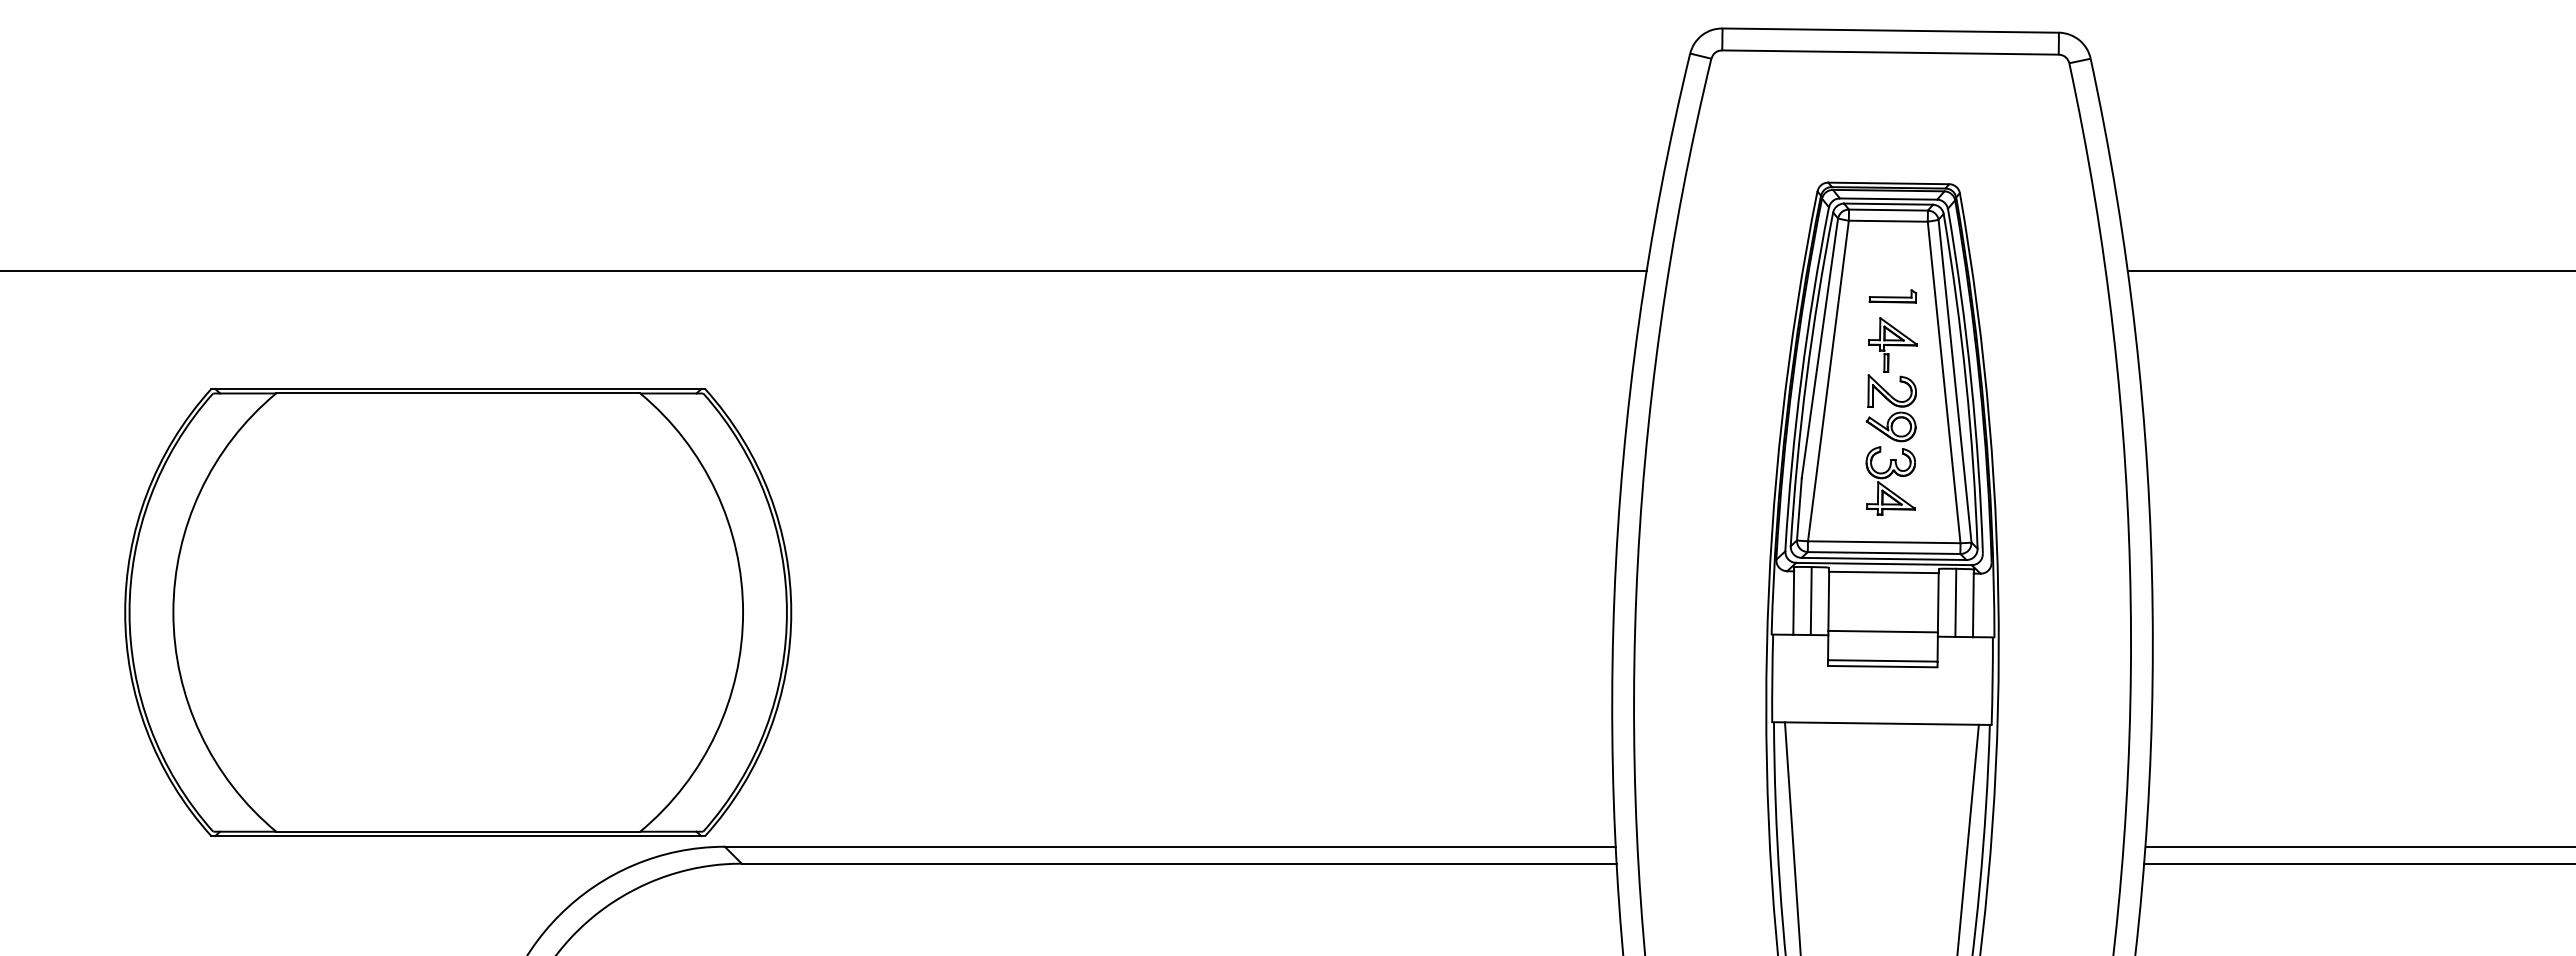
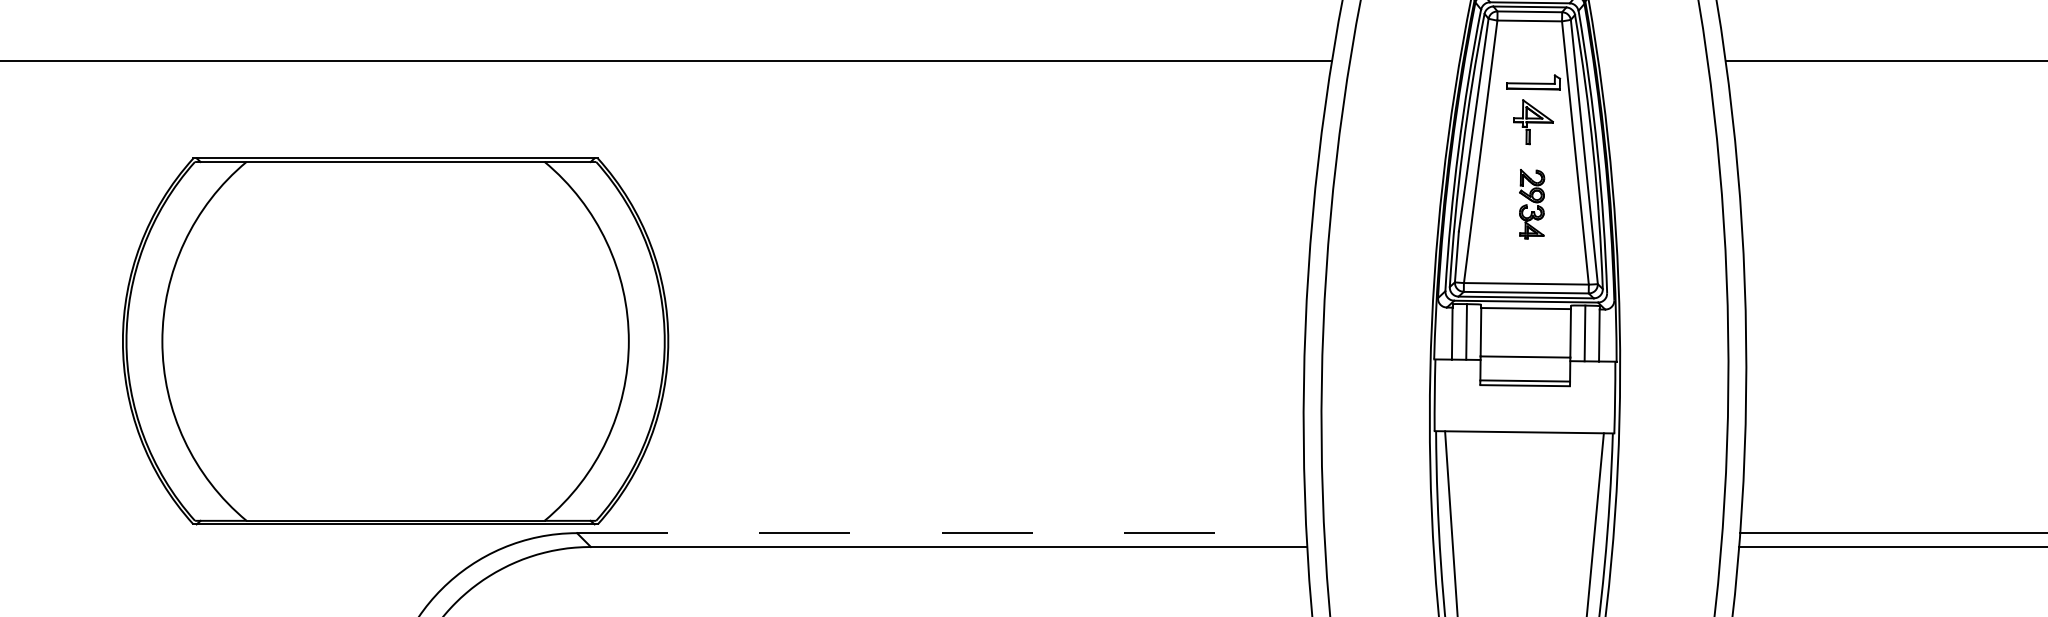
part: (1892, 296) -> (1533, 82), size x1.4
part: (1890, 444) -> (1531, 203), size x0.6
part: (458, 612) -> (395, 341), moved
line: (1170, 846) -> (941, 532), solid -> dashed

